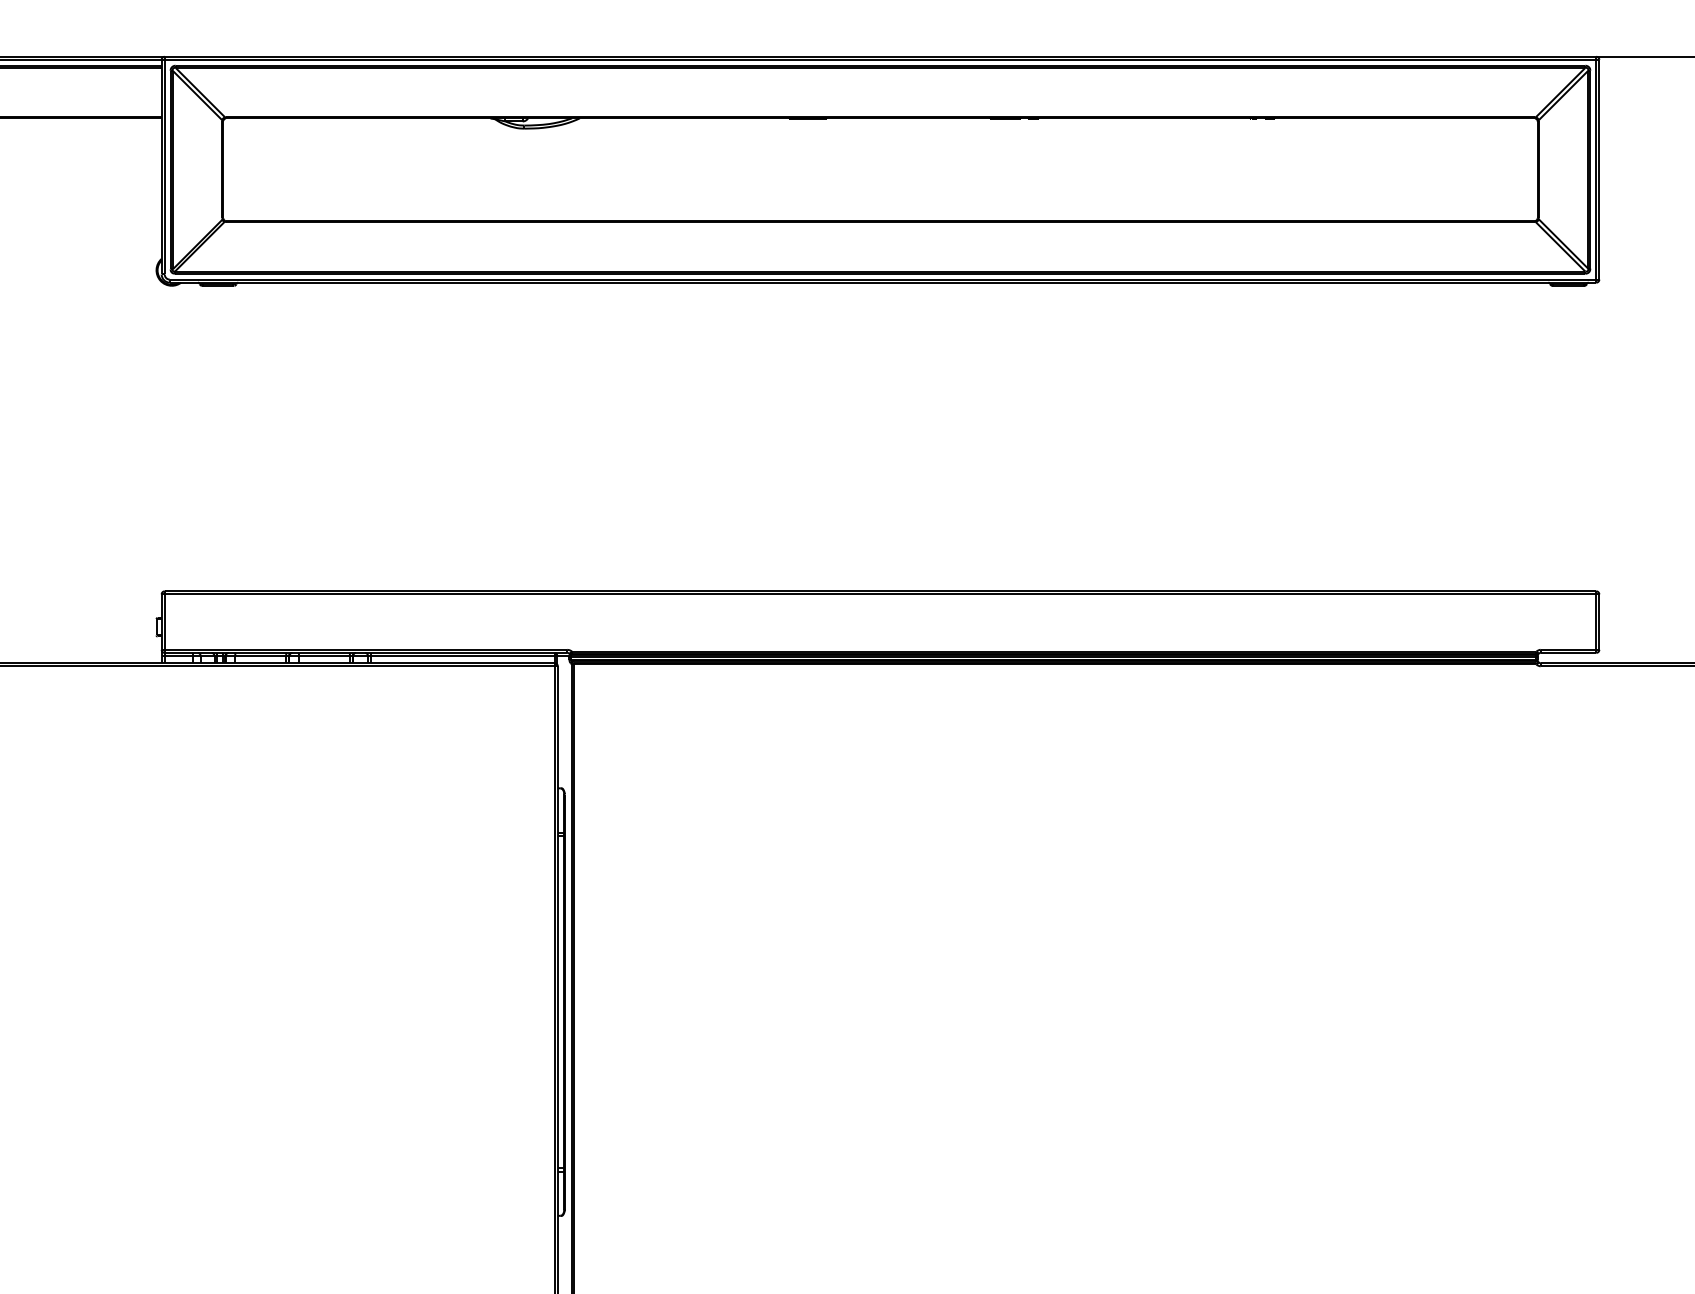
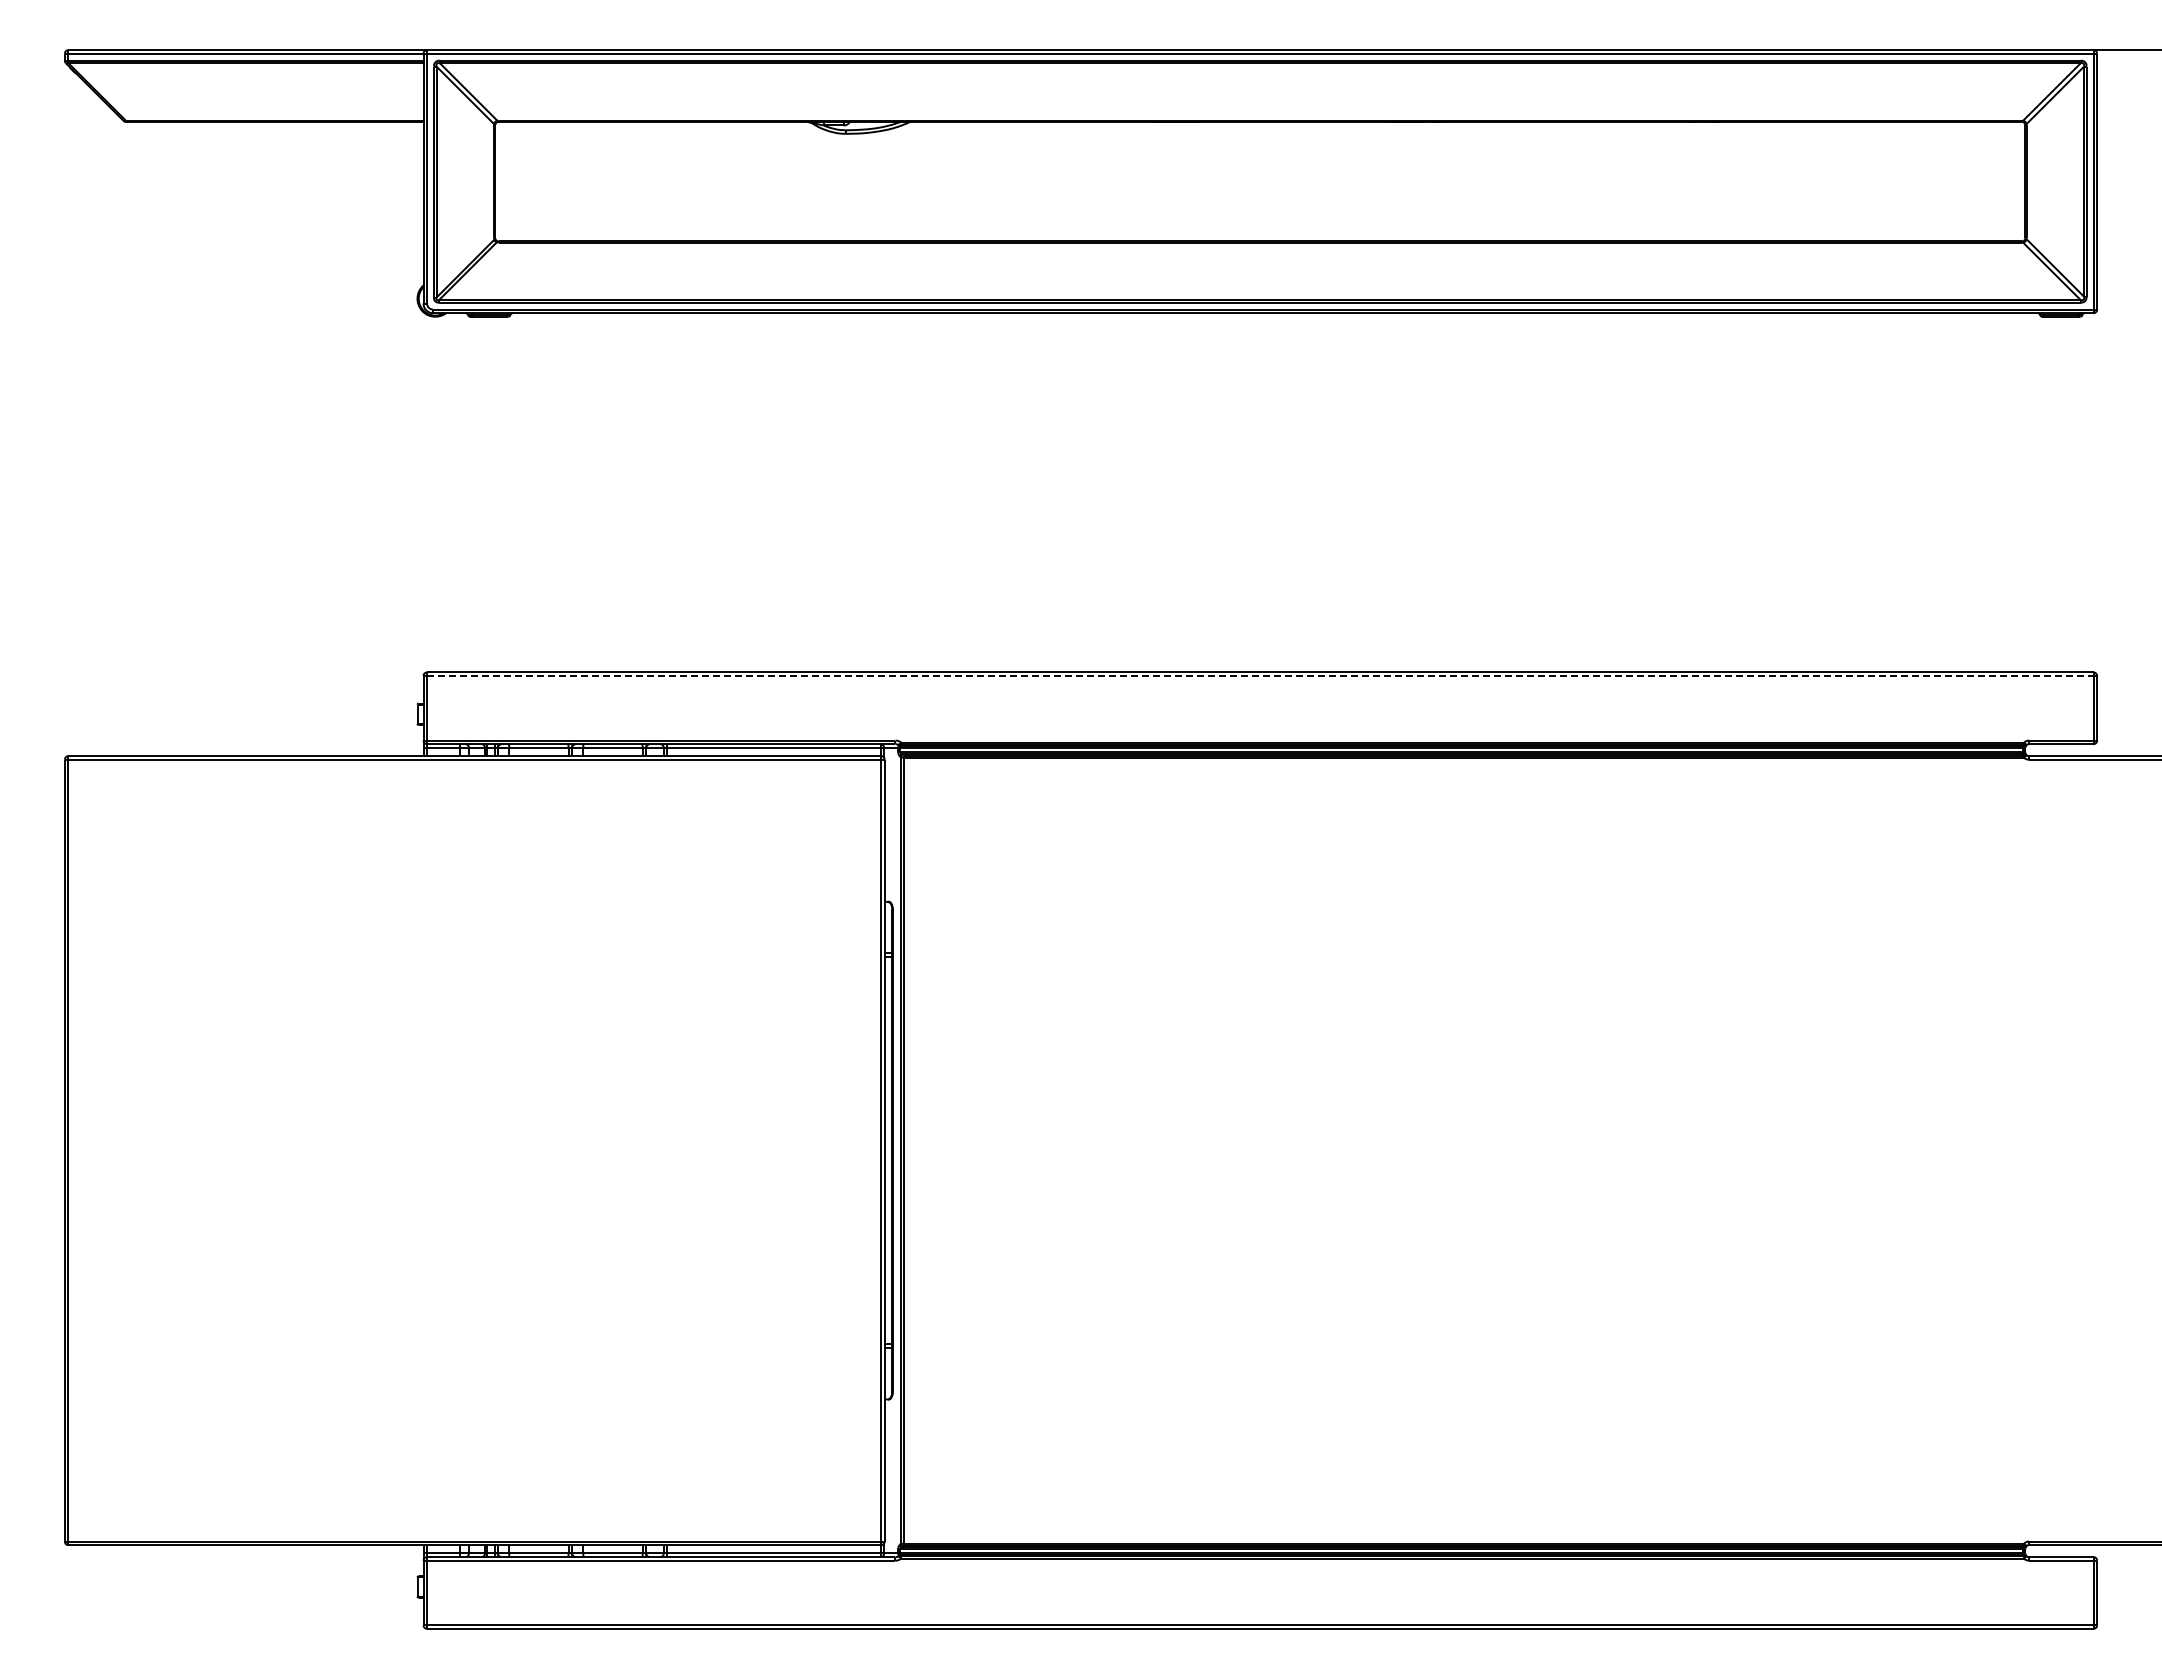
line: (880, 594) -> (1260, 676), solid -> dashed

